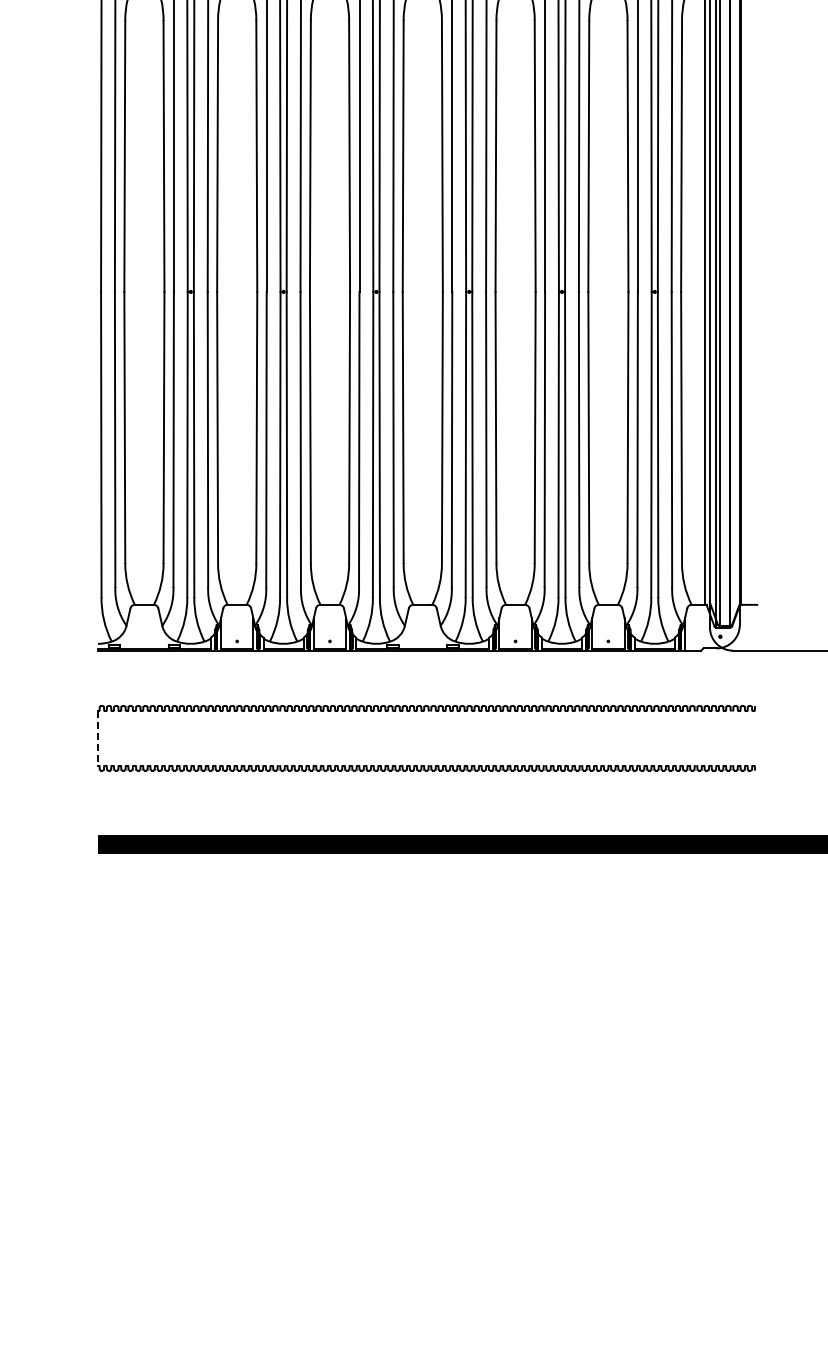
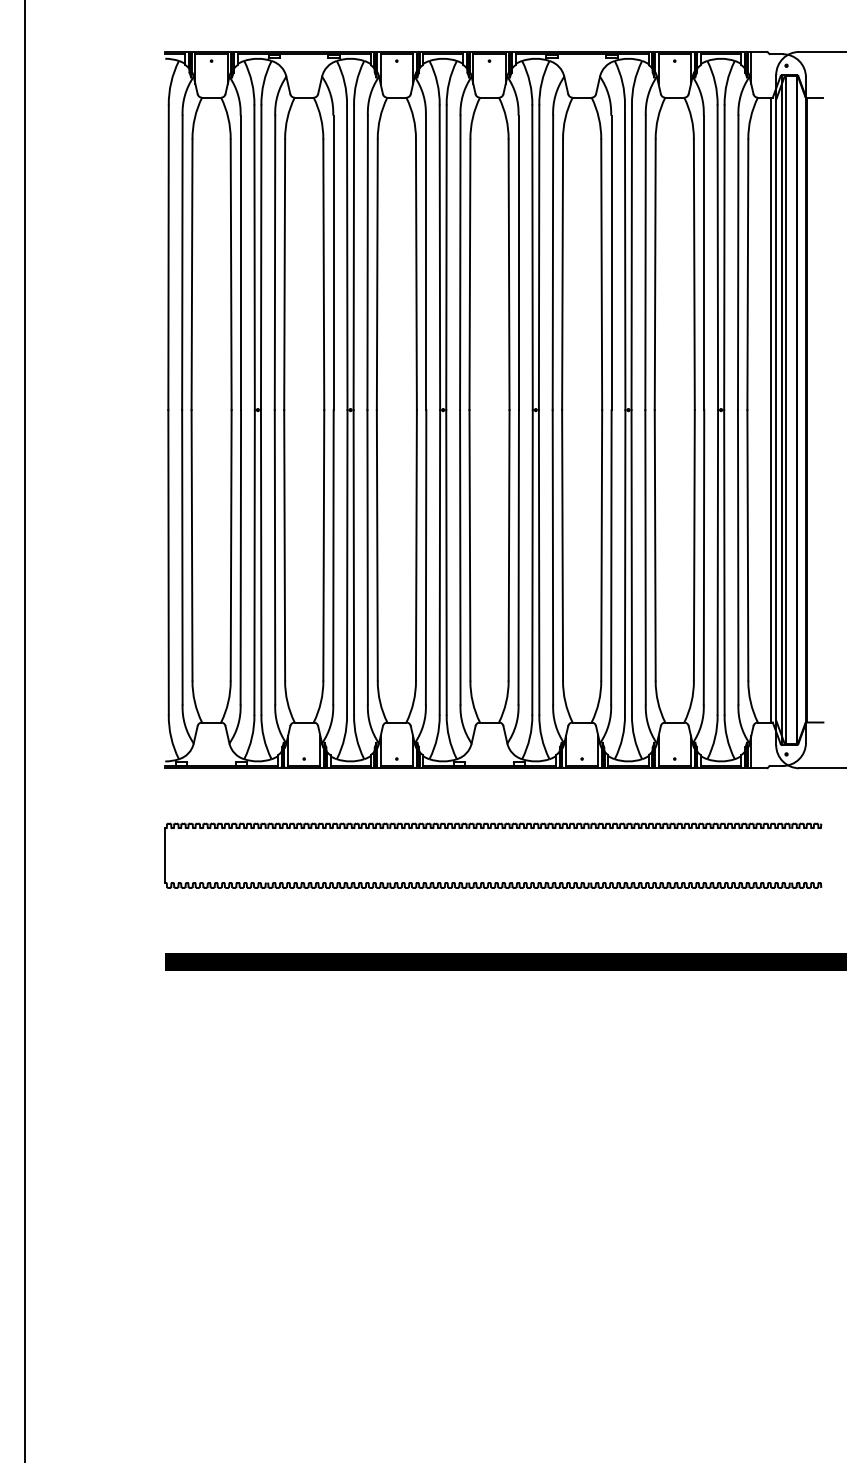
line: (98, 738) -> (165, 855), dashed -> solid

